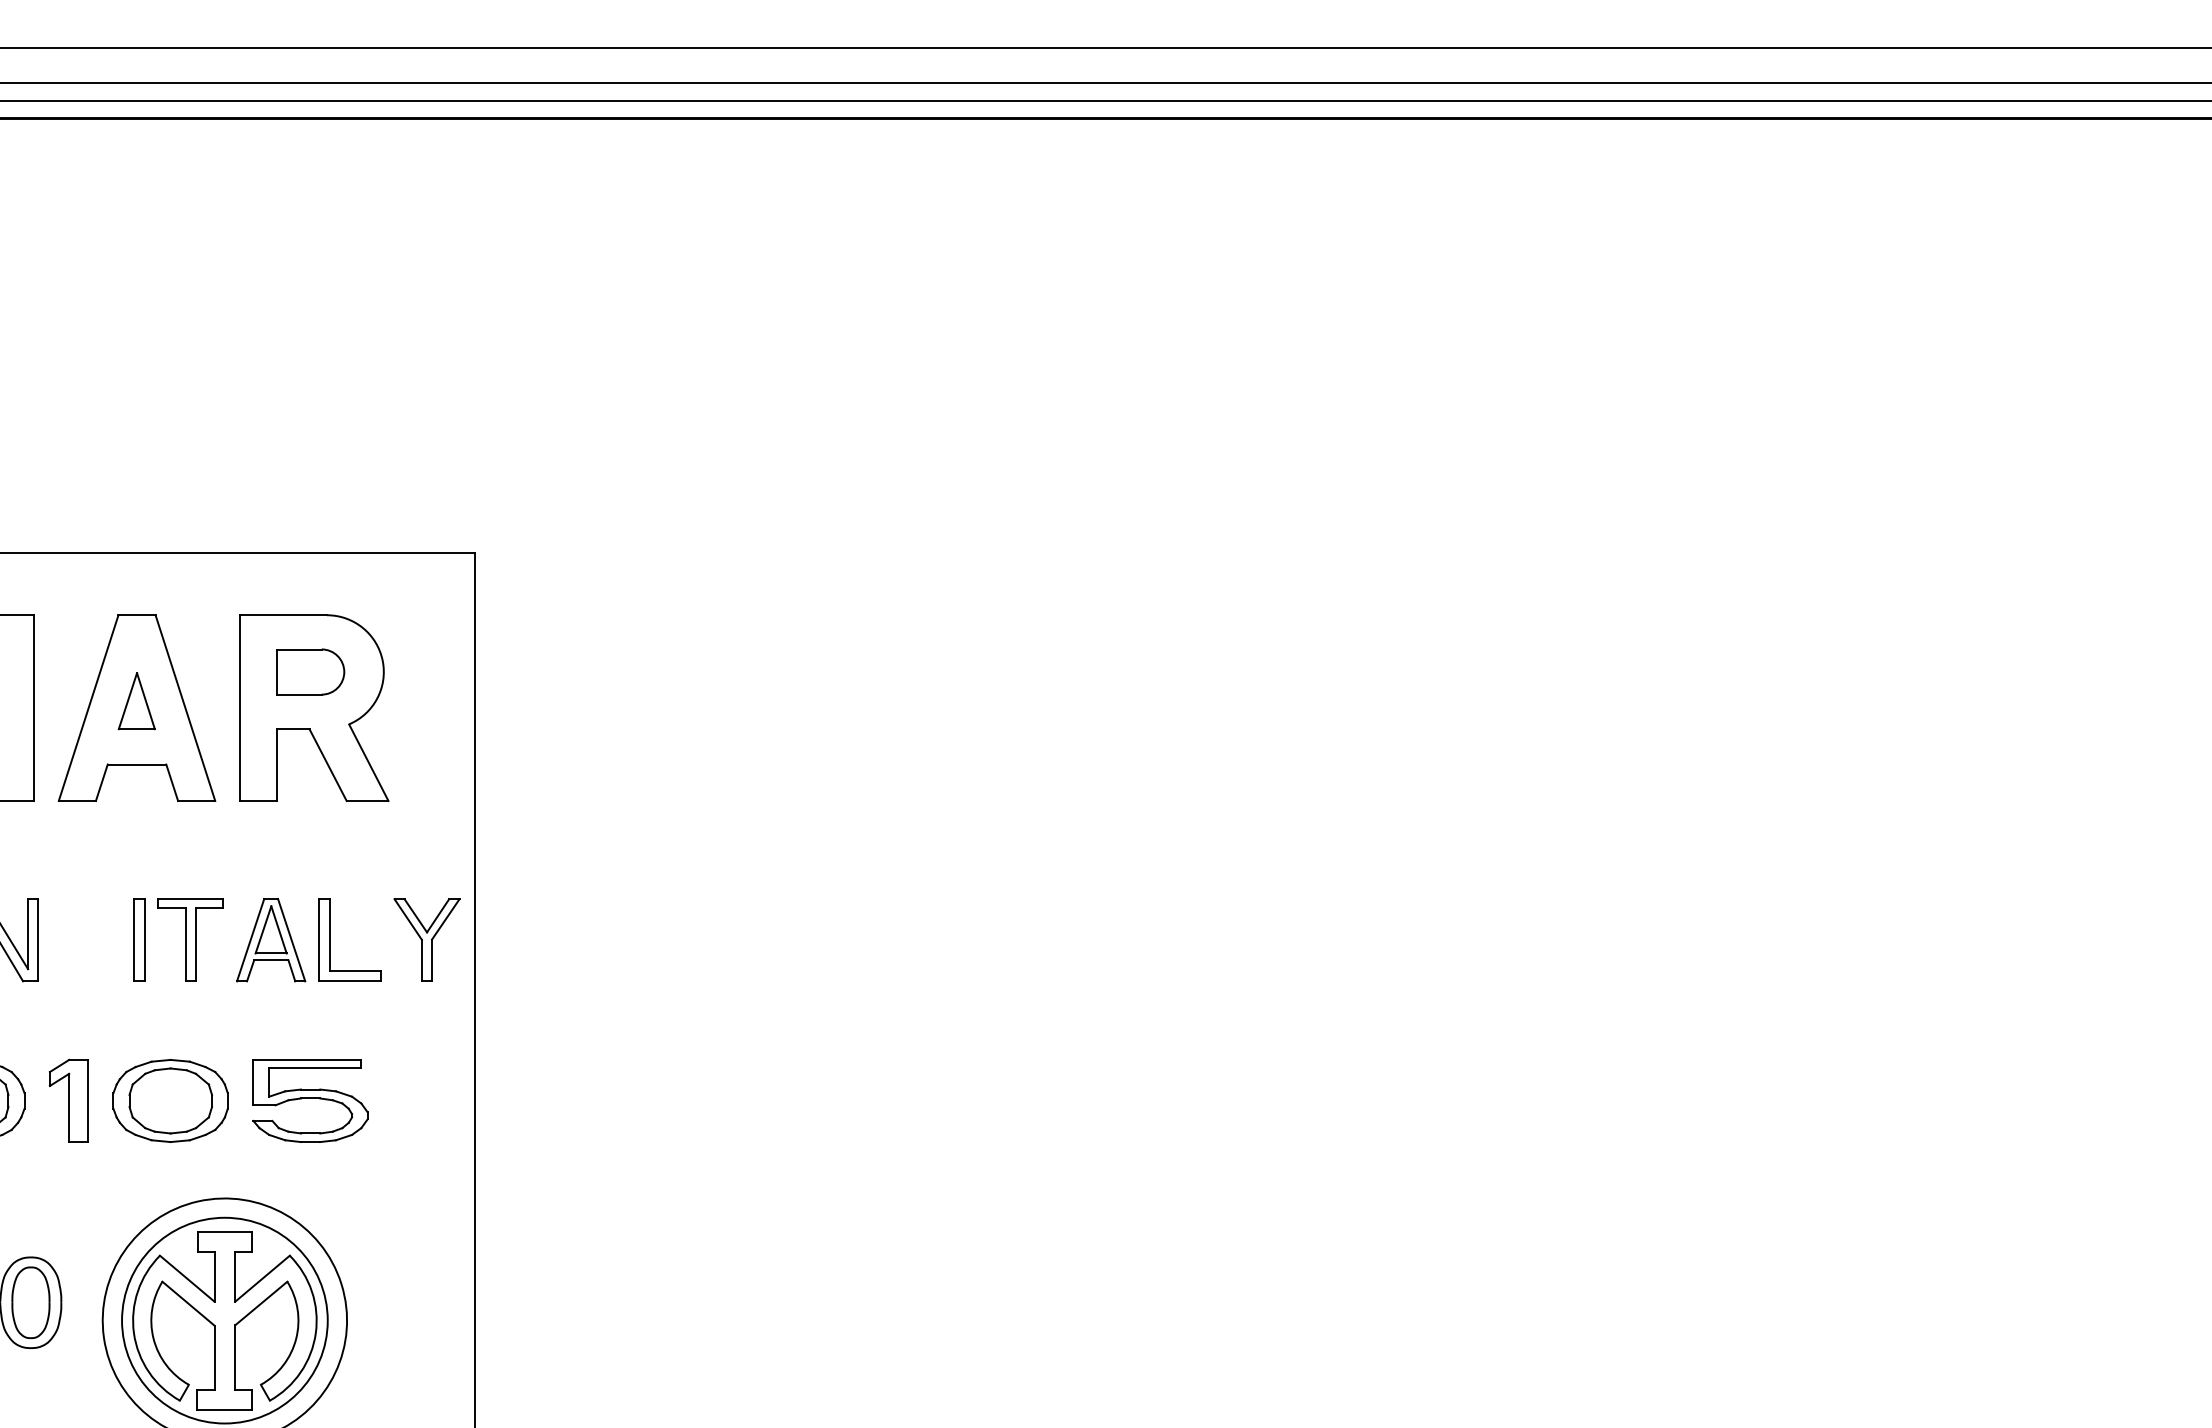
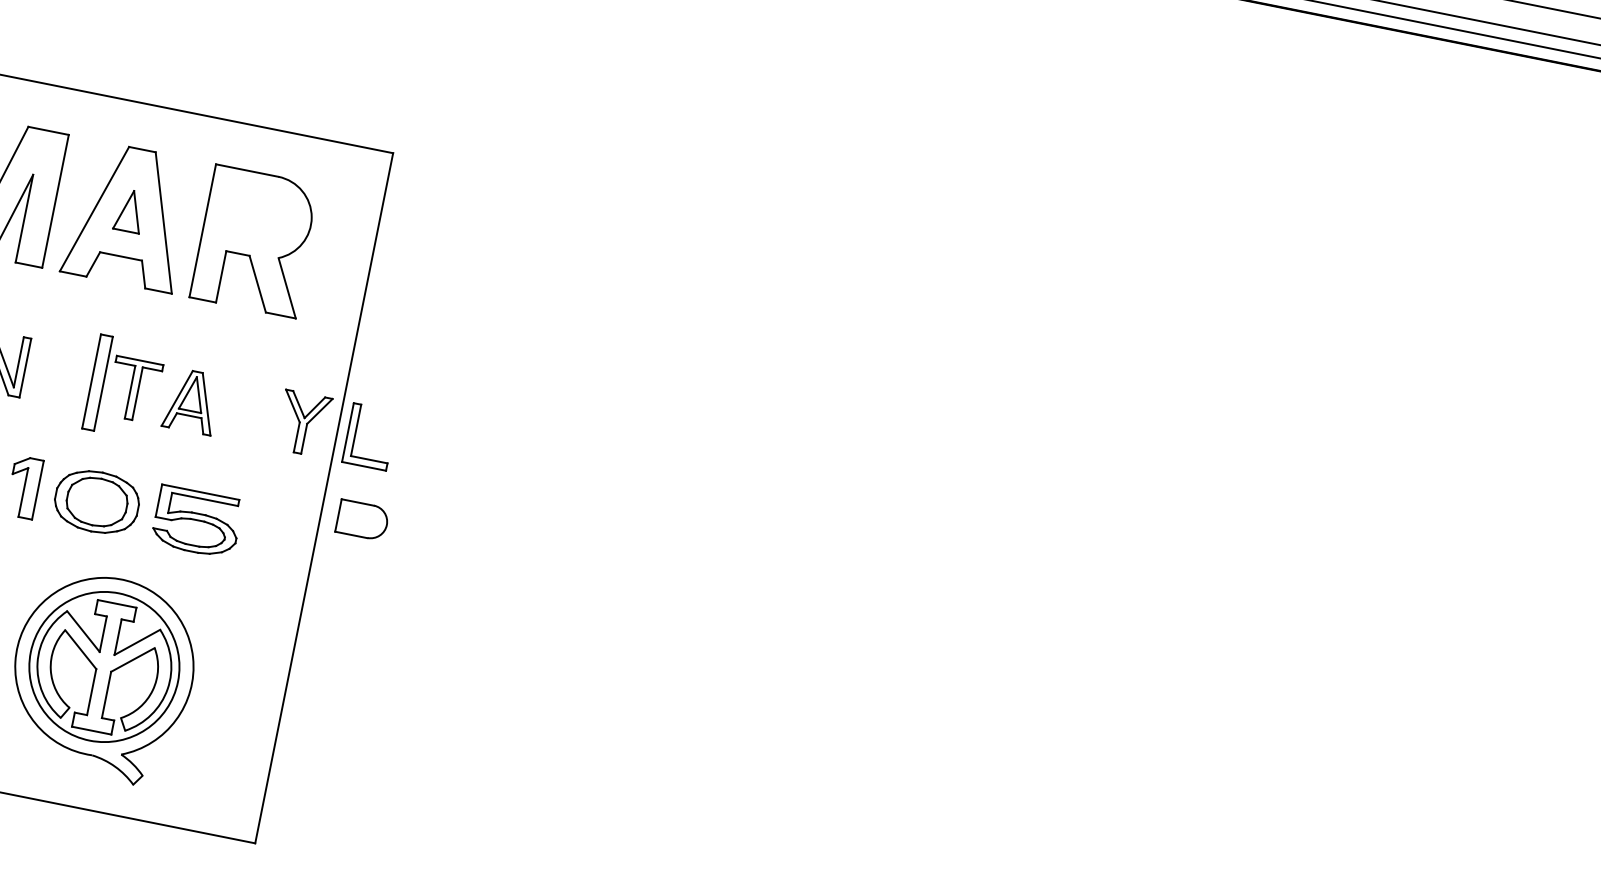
part: (310, 671) -> (362, 519), moved
part: (139, 939) -> (97, 382), size x1.6
part: (330, 939) -> (356, 433), moved

